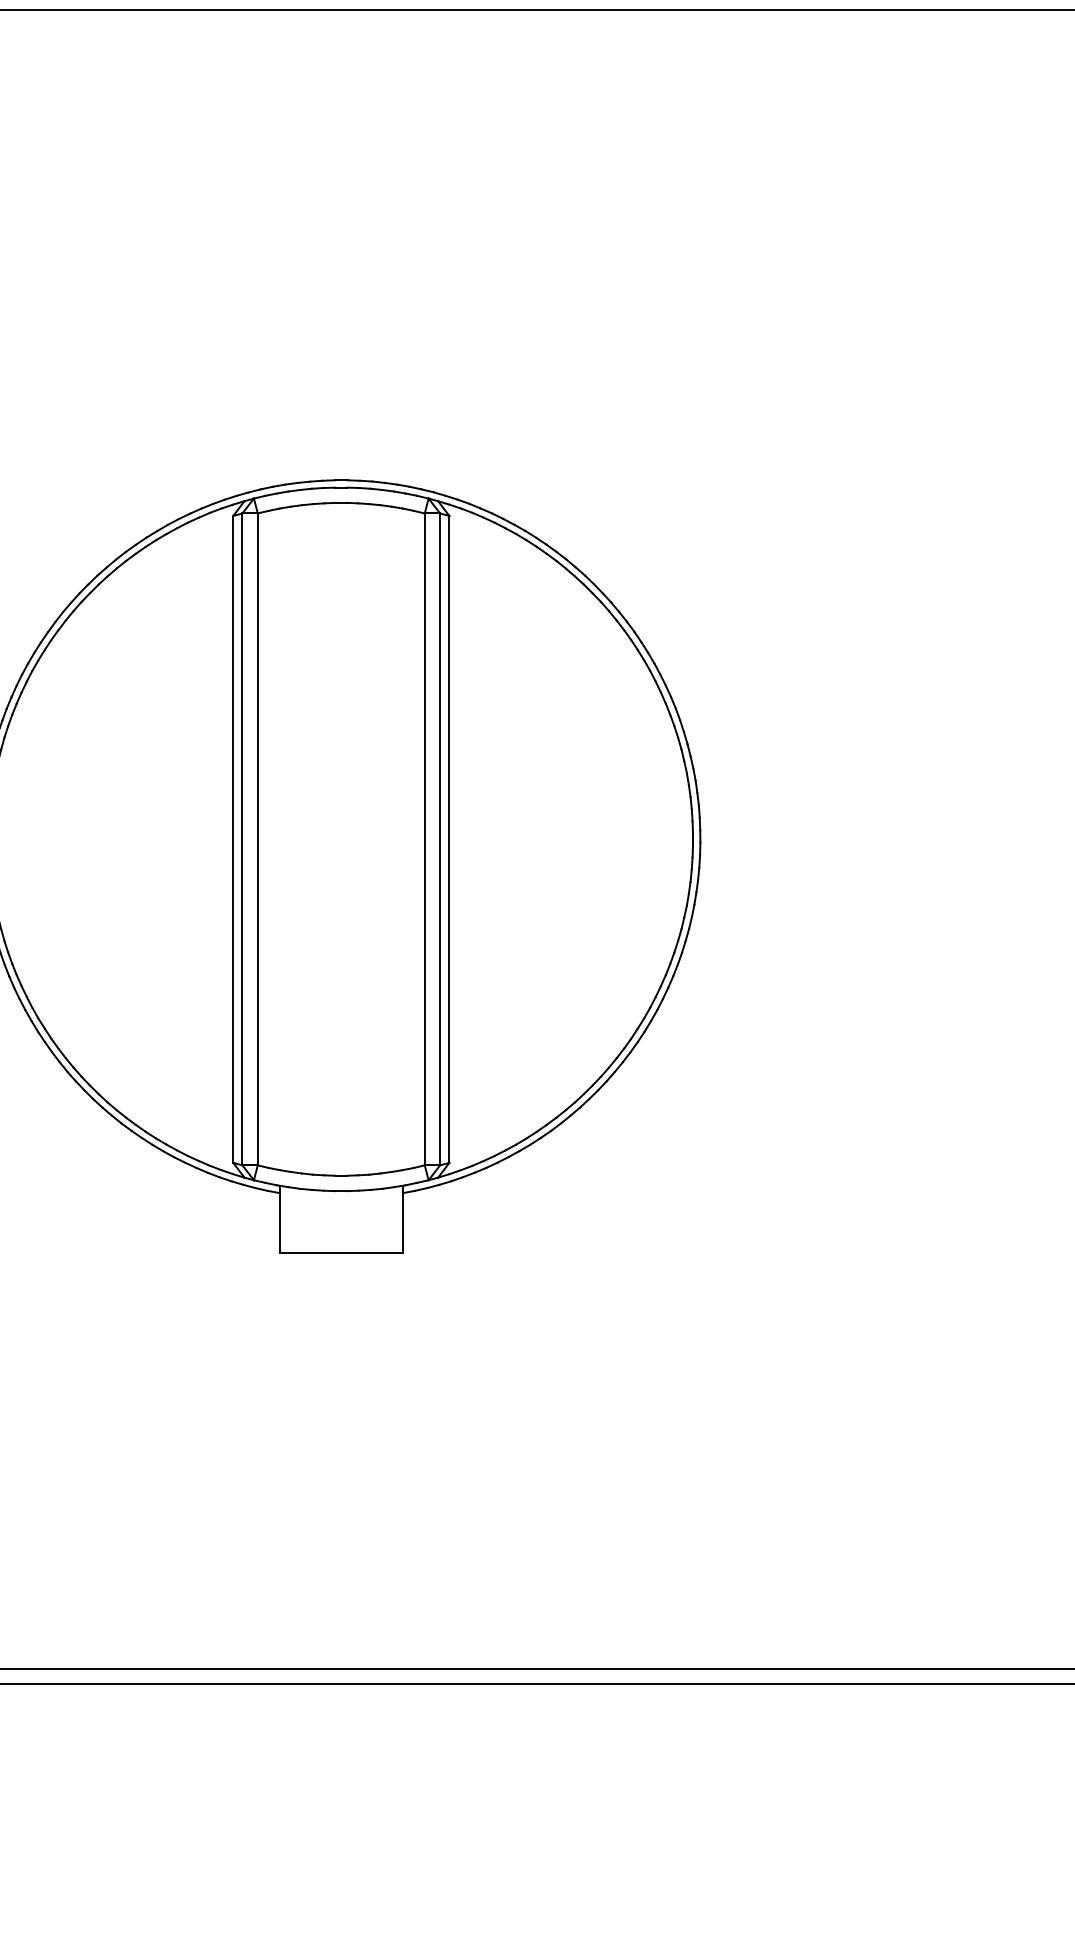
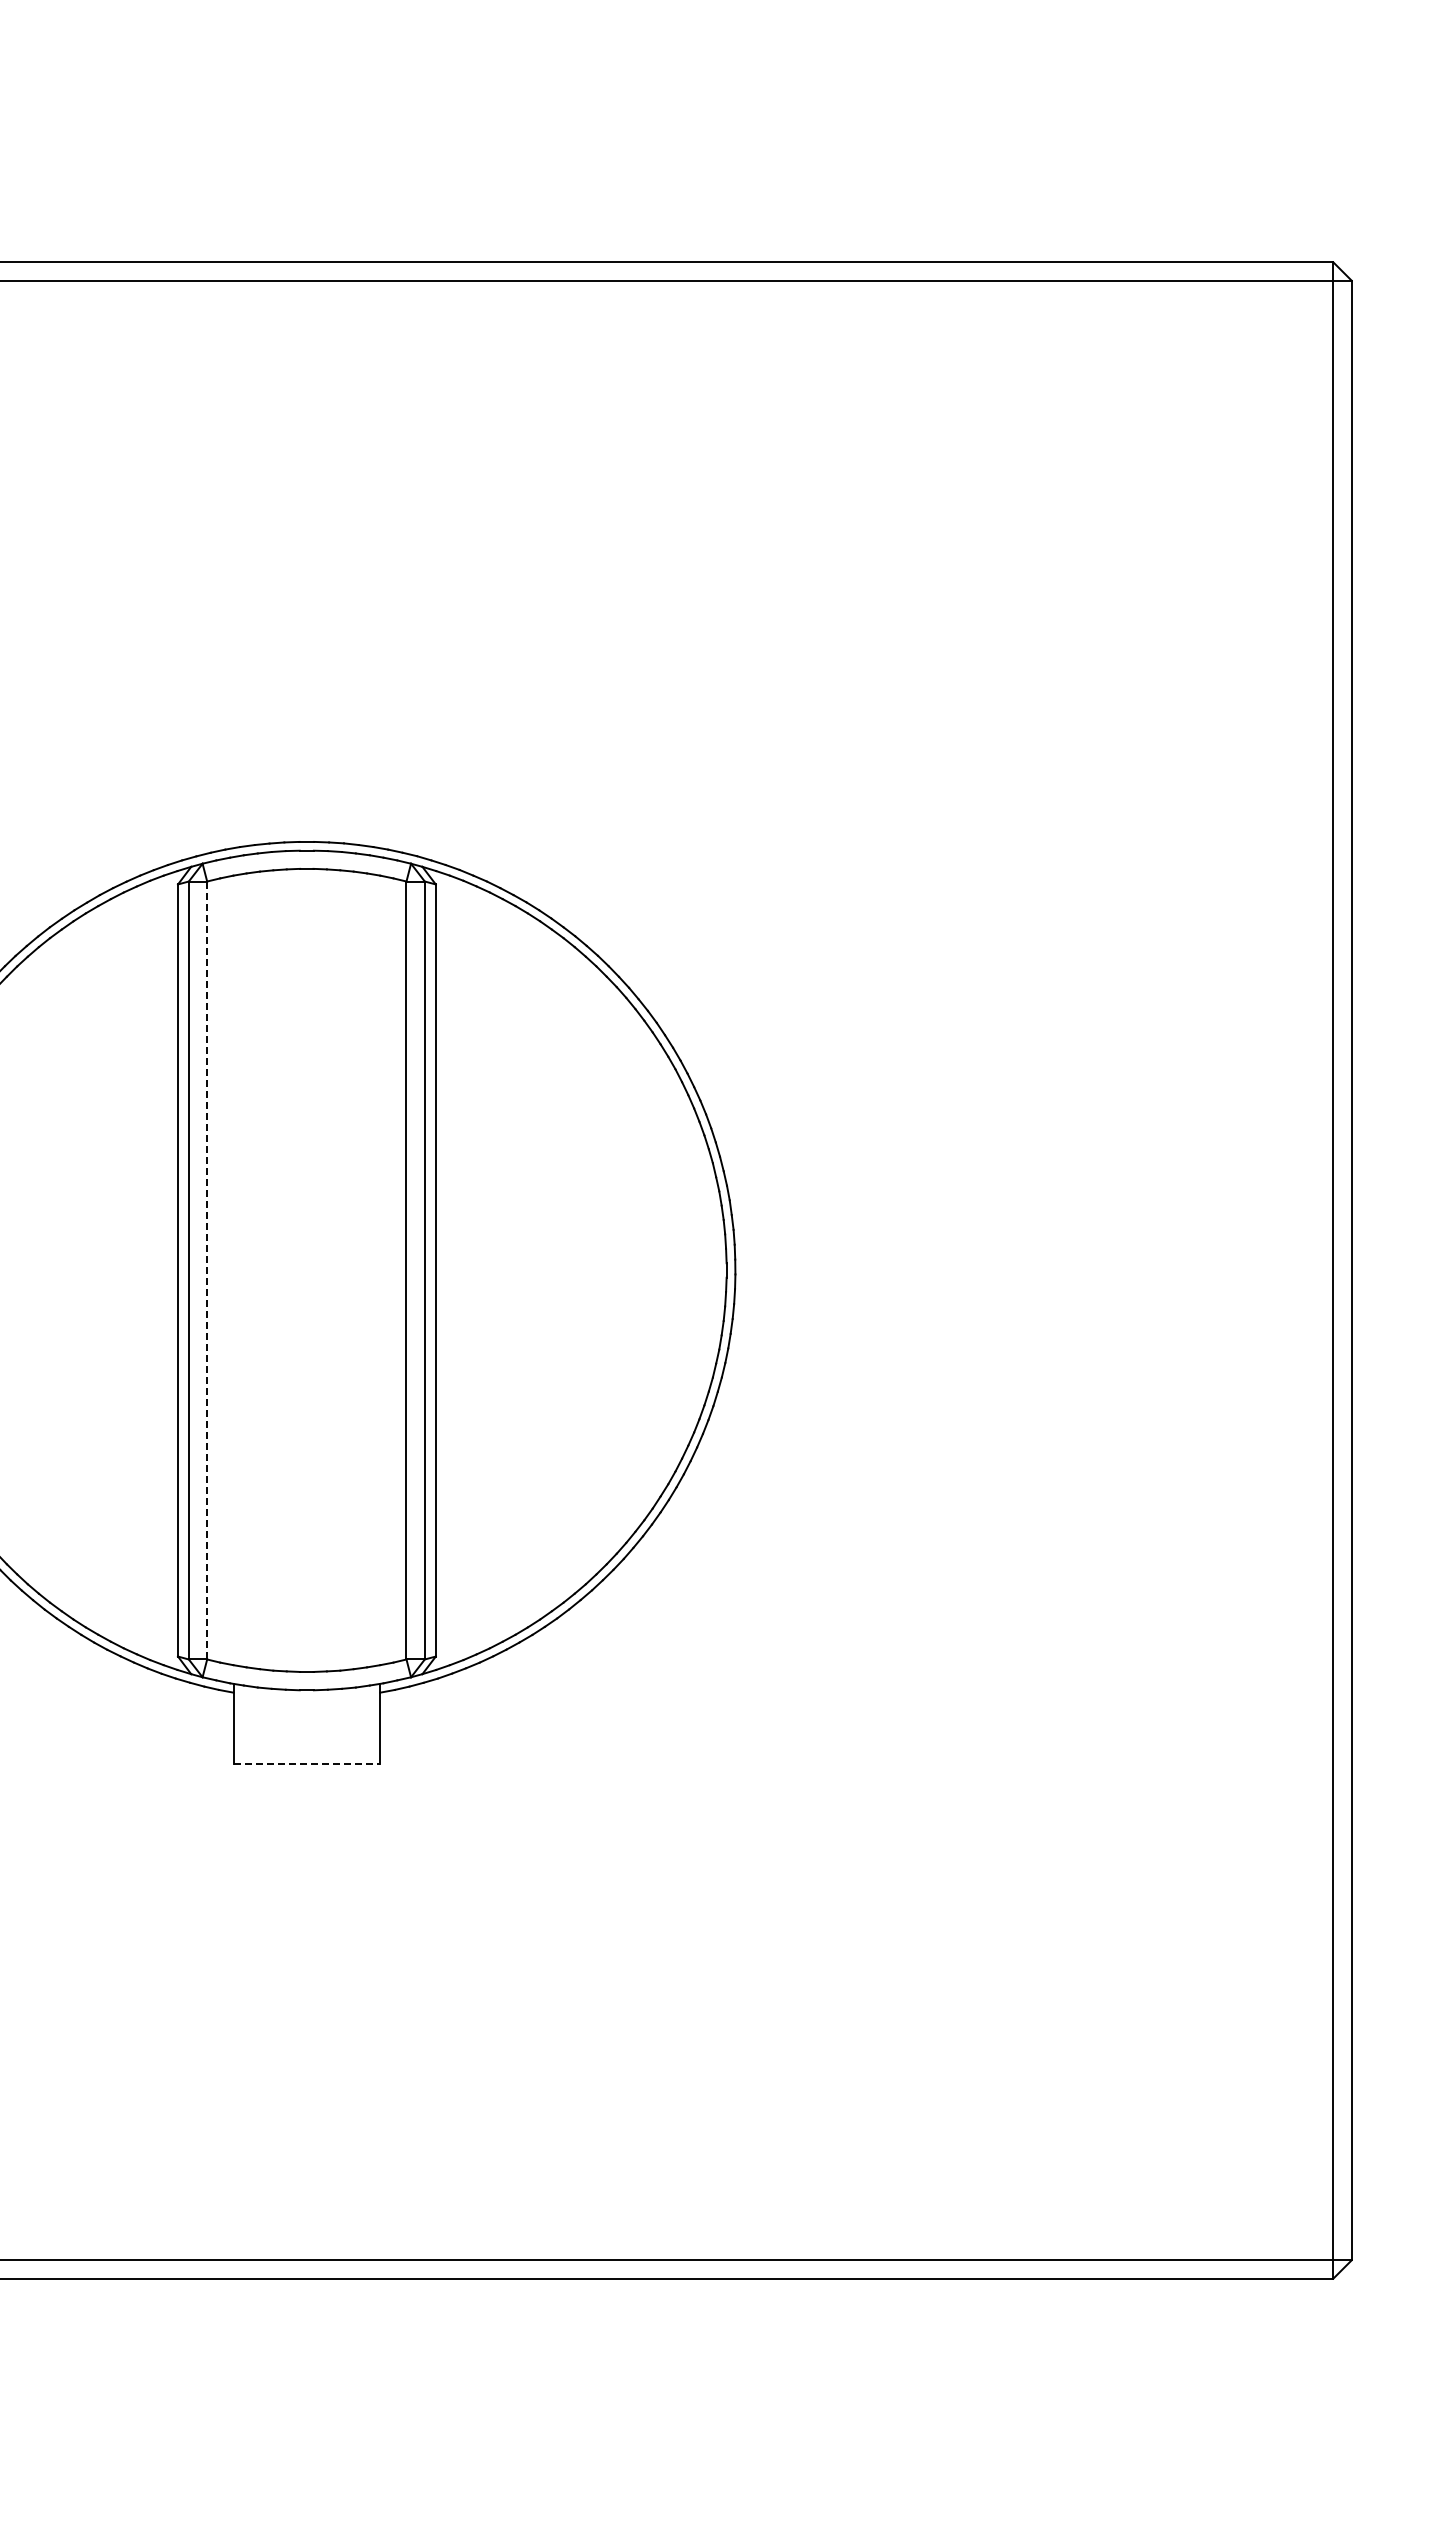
line: (258, 839) -> (207, 1270), solid -> dashed
line: (341, 1252) -> (307, 1763), solid -> dashed

